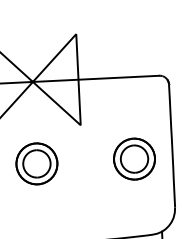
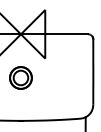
part: (133, 158) -> (72, 77), removed

